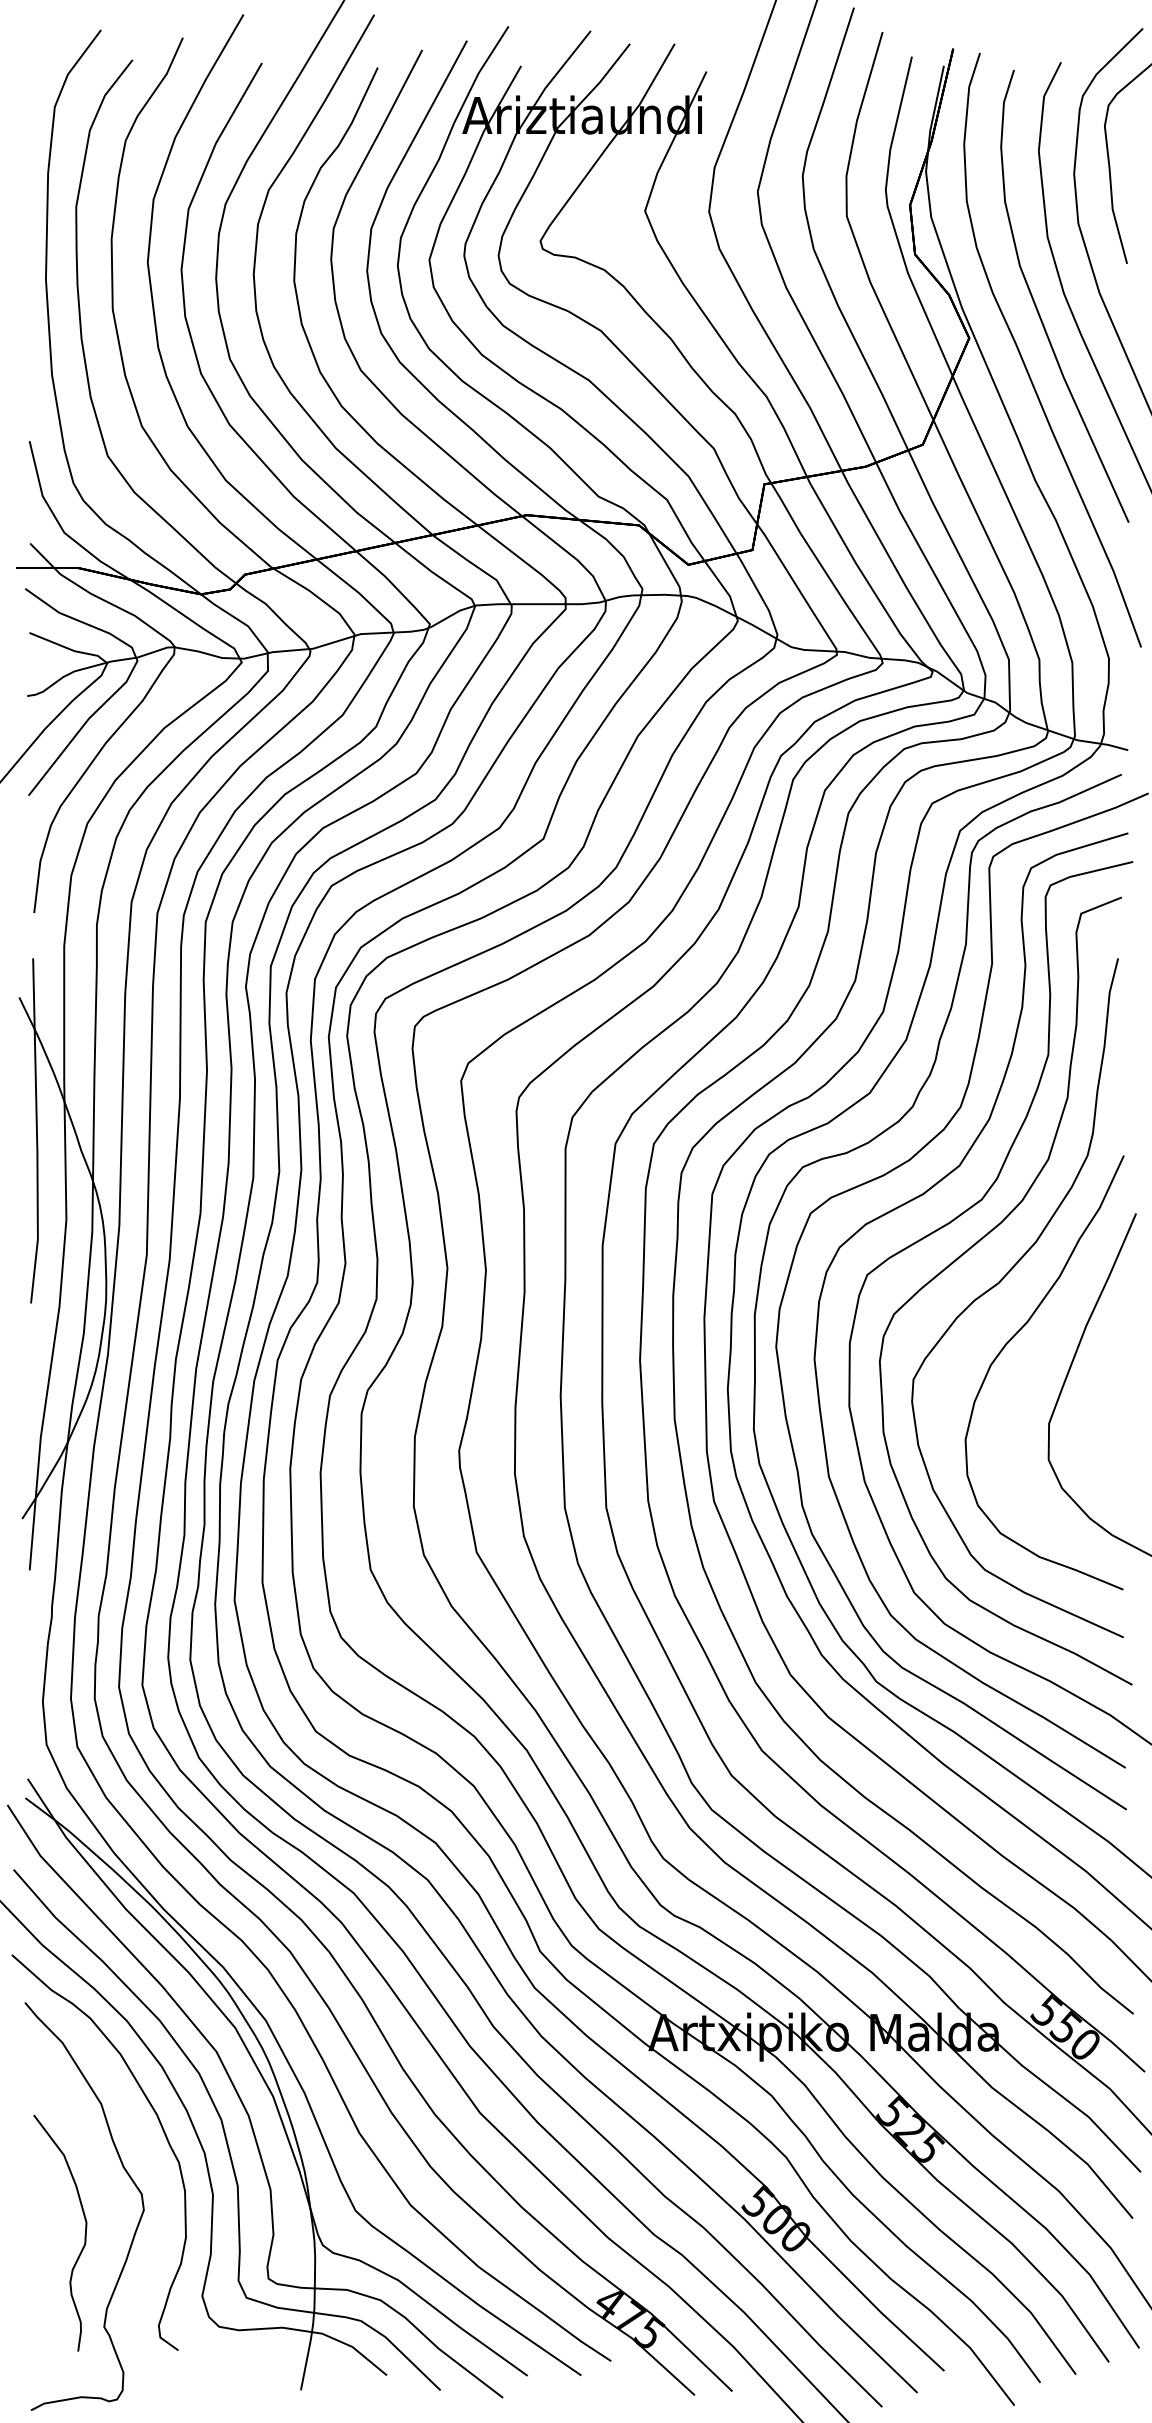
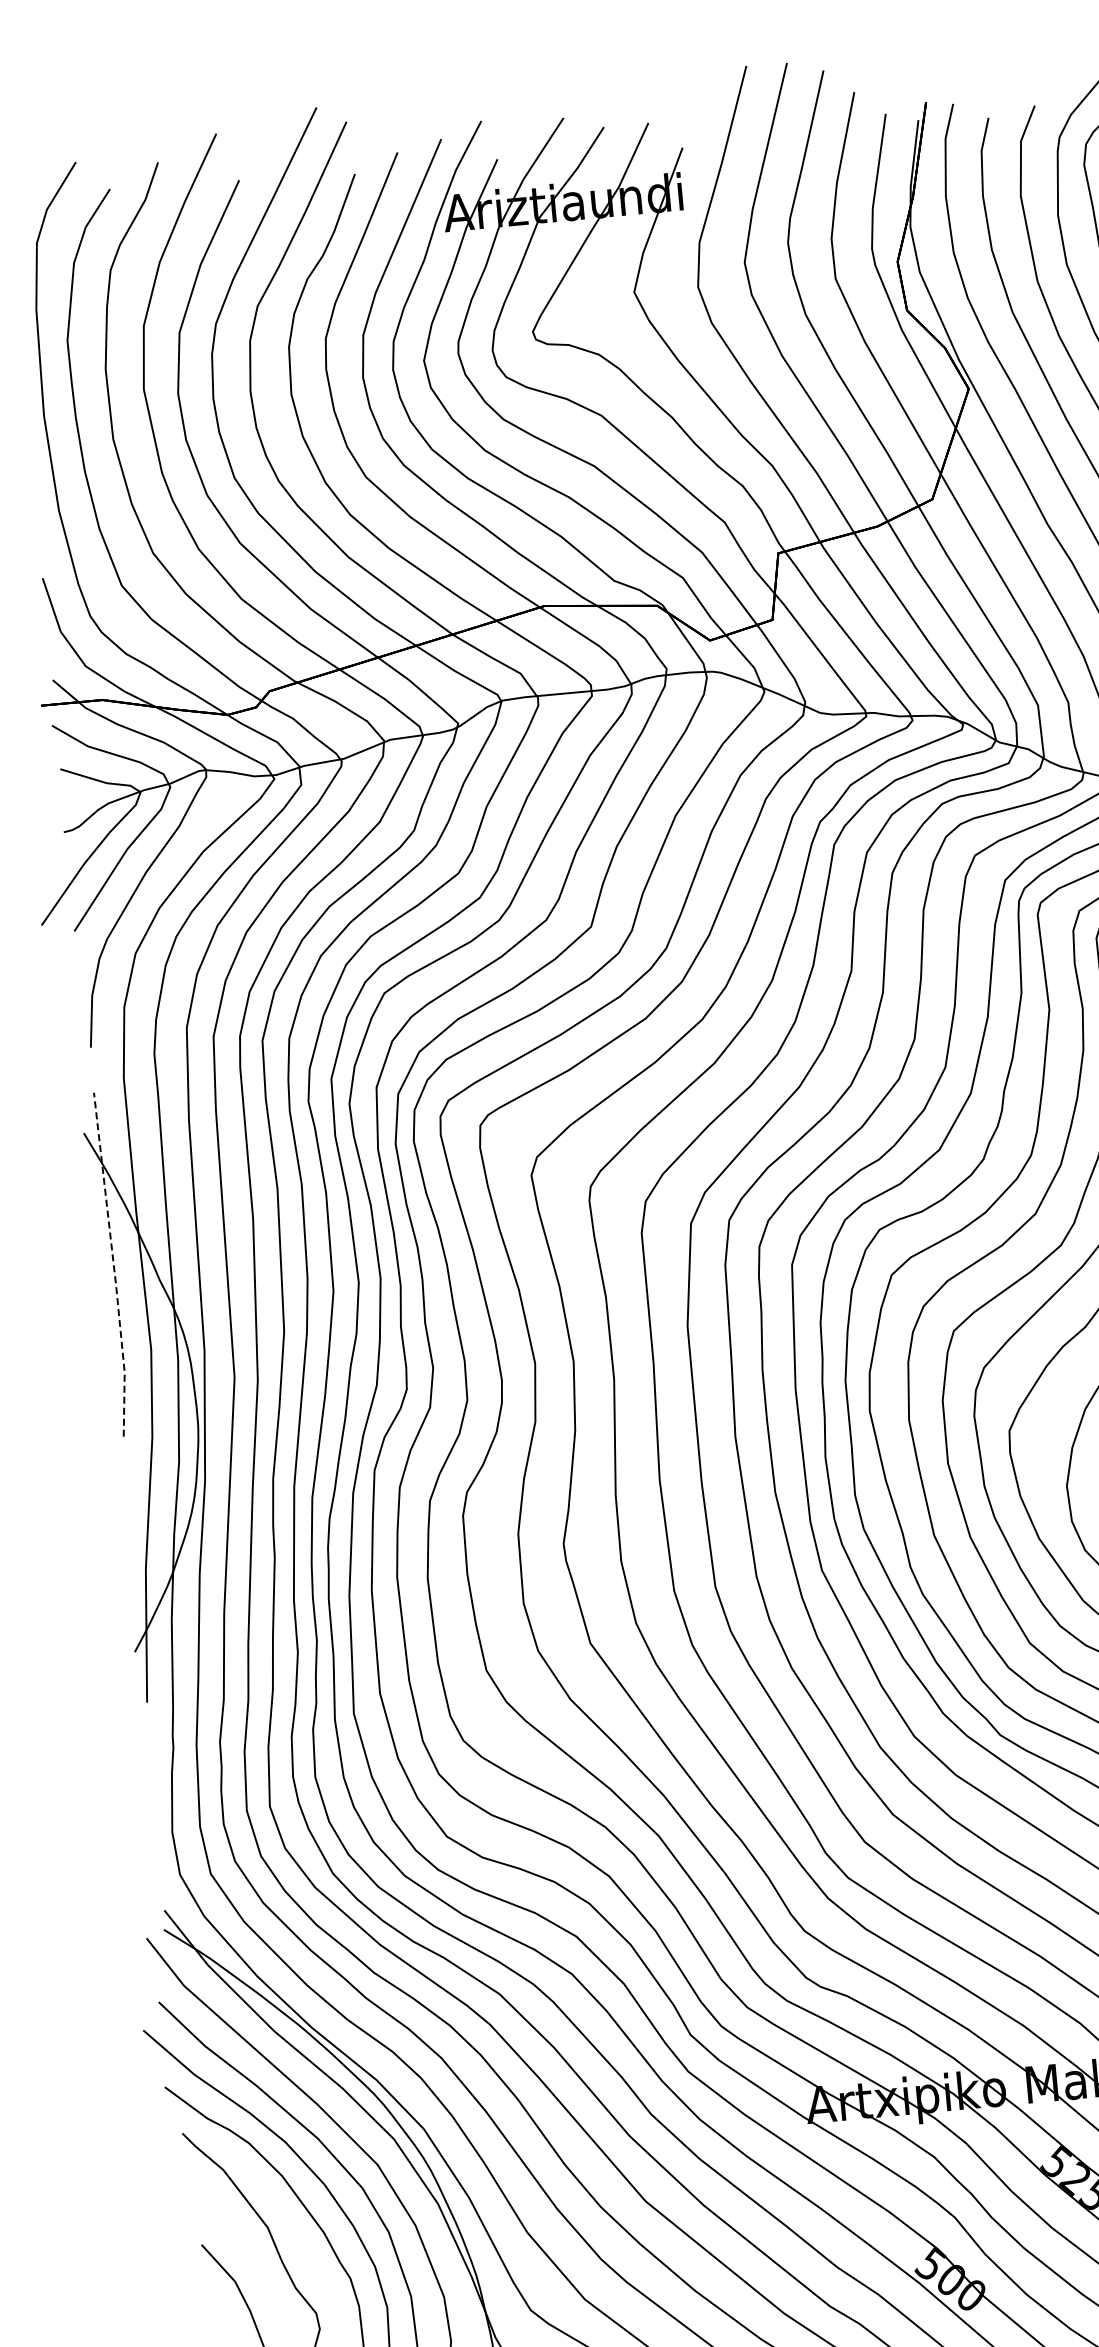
line: (36, 1131) -> (113, 1265), solid -> dashed

